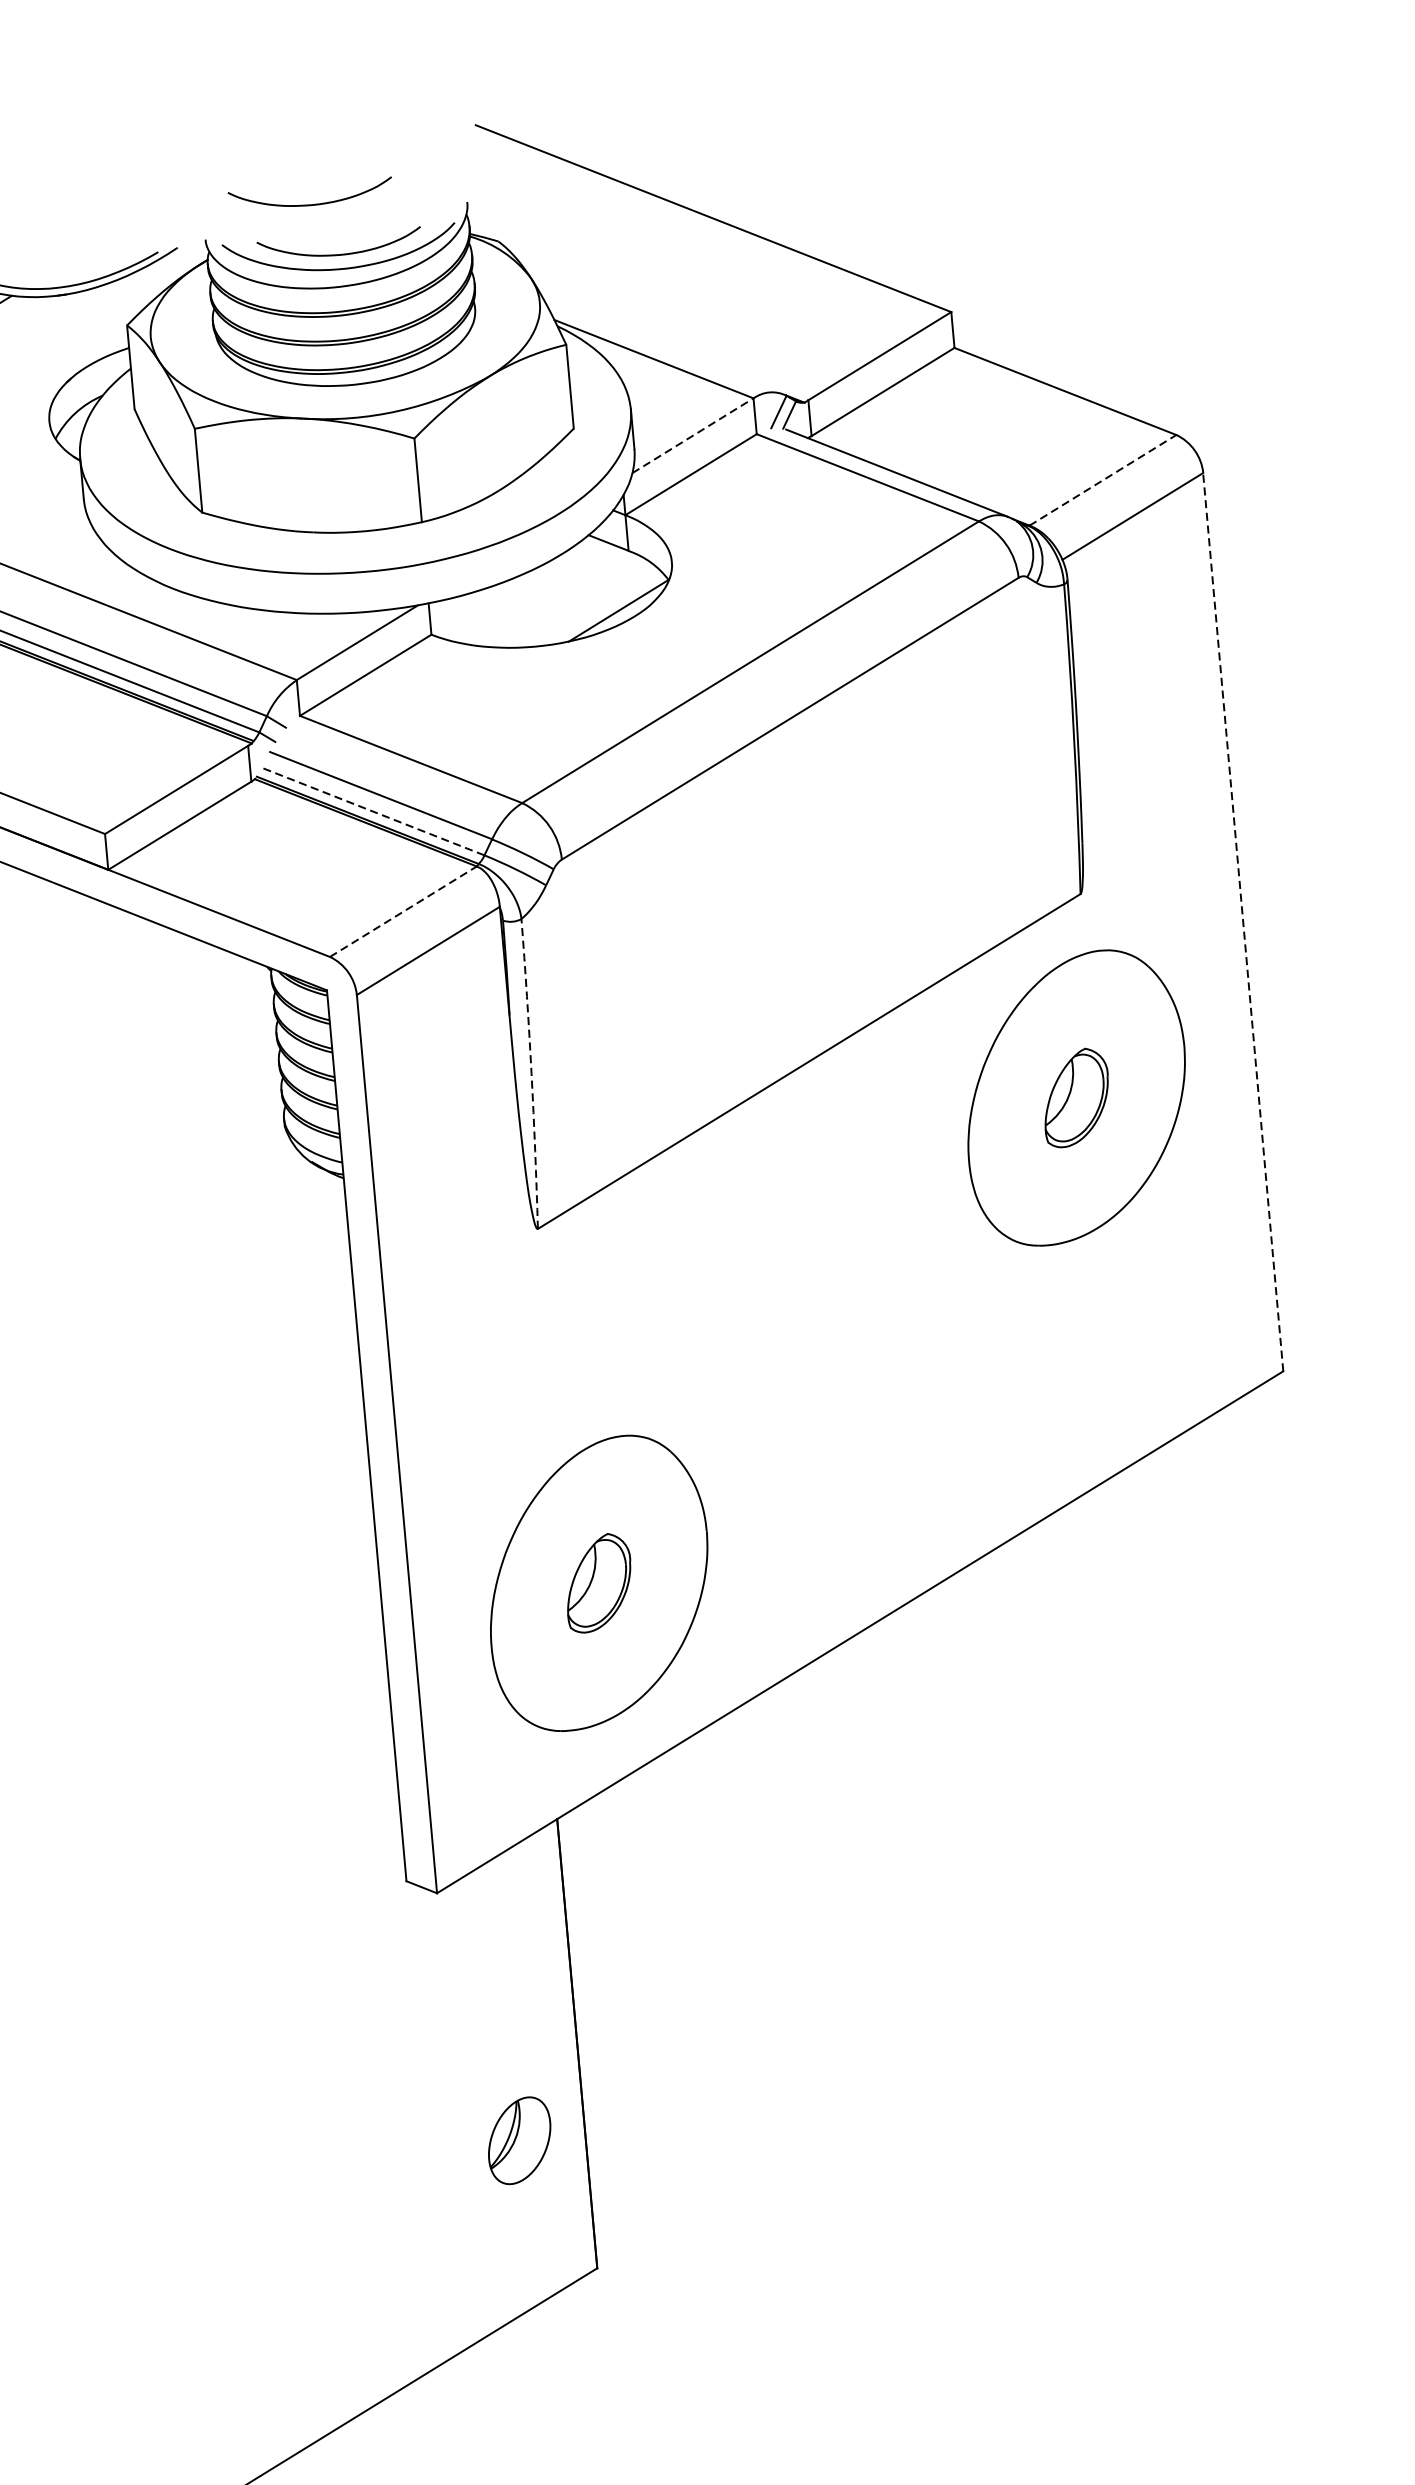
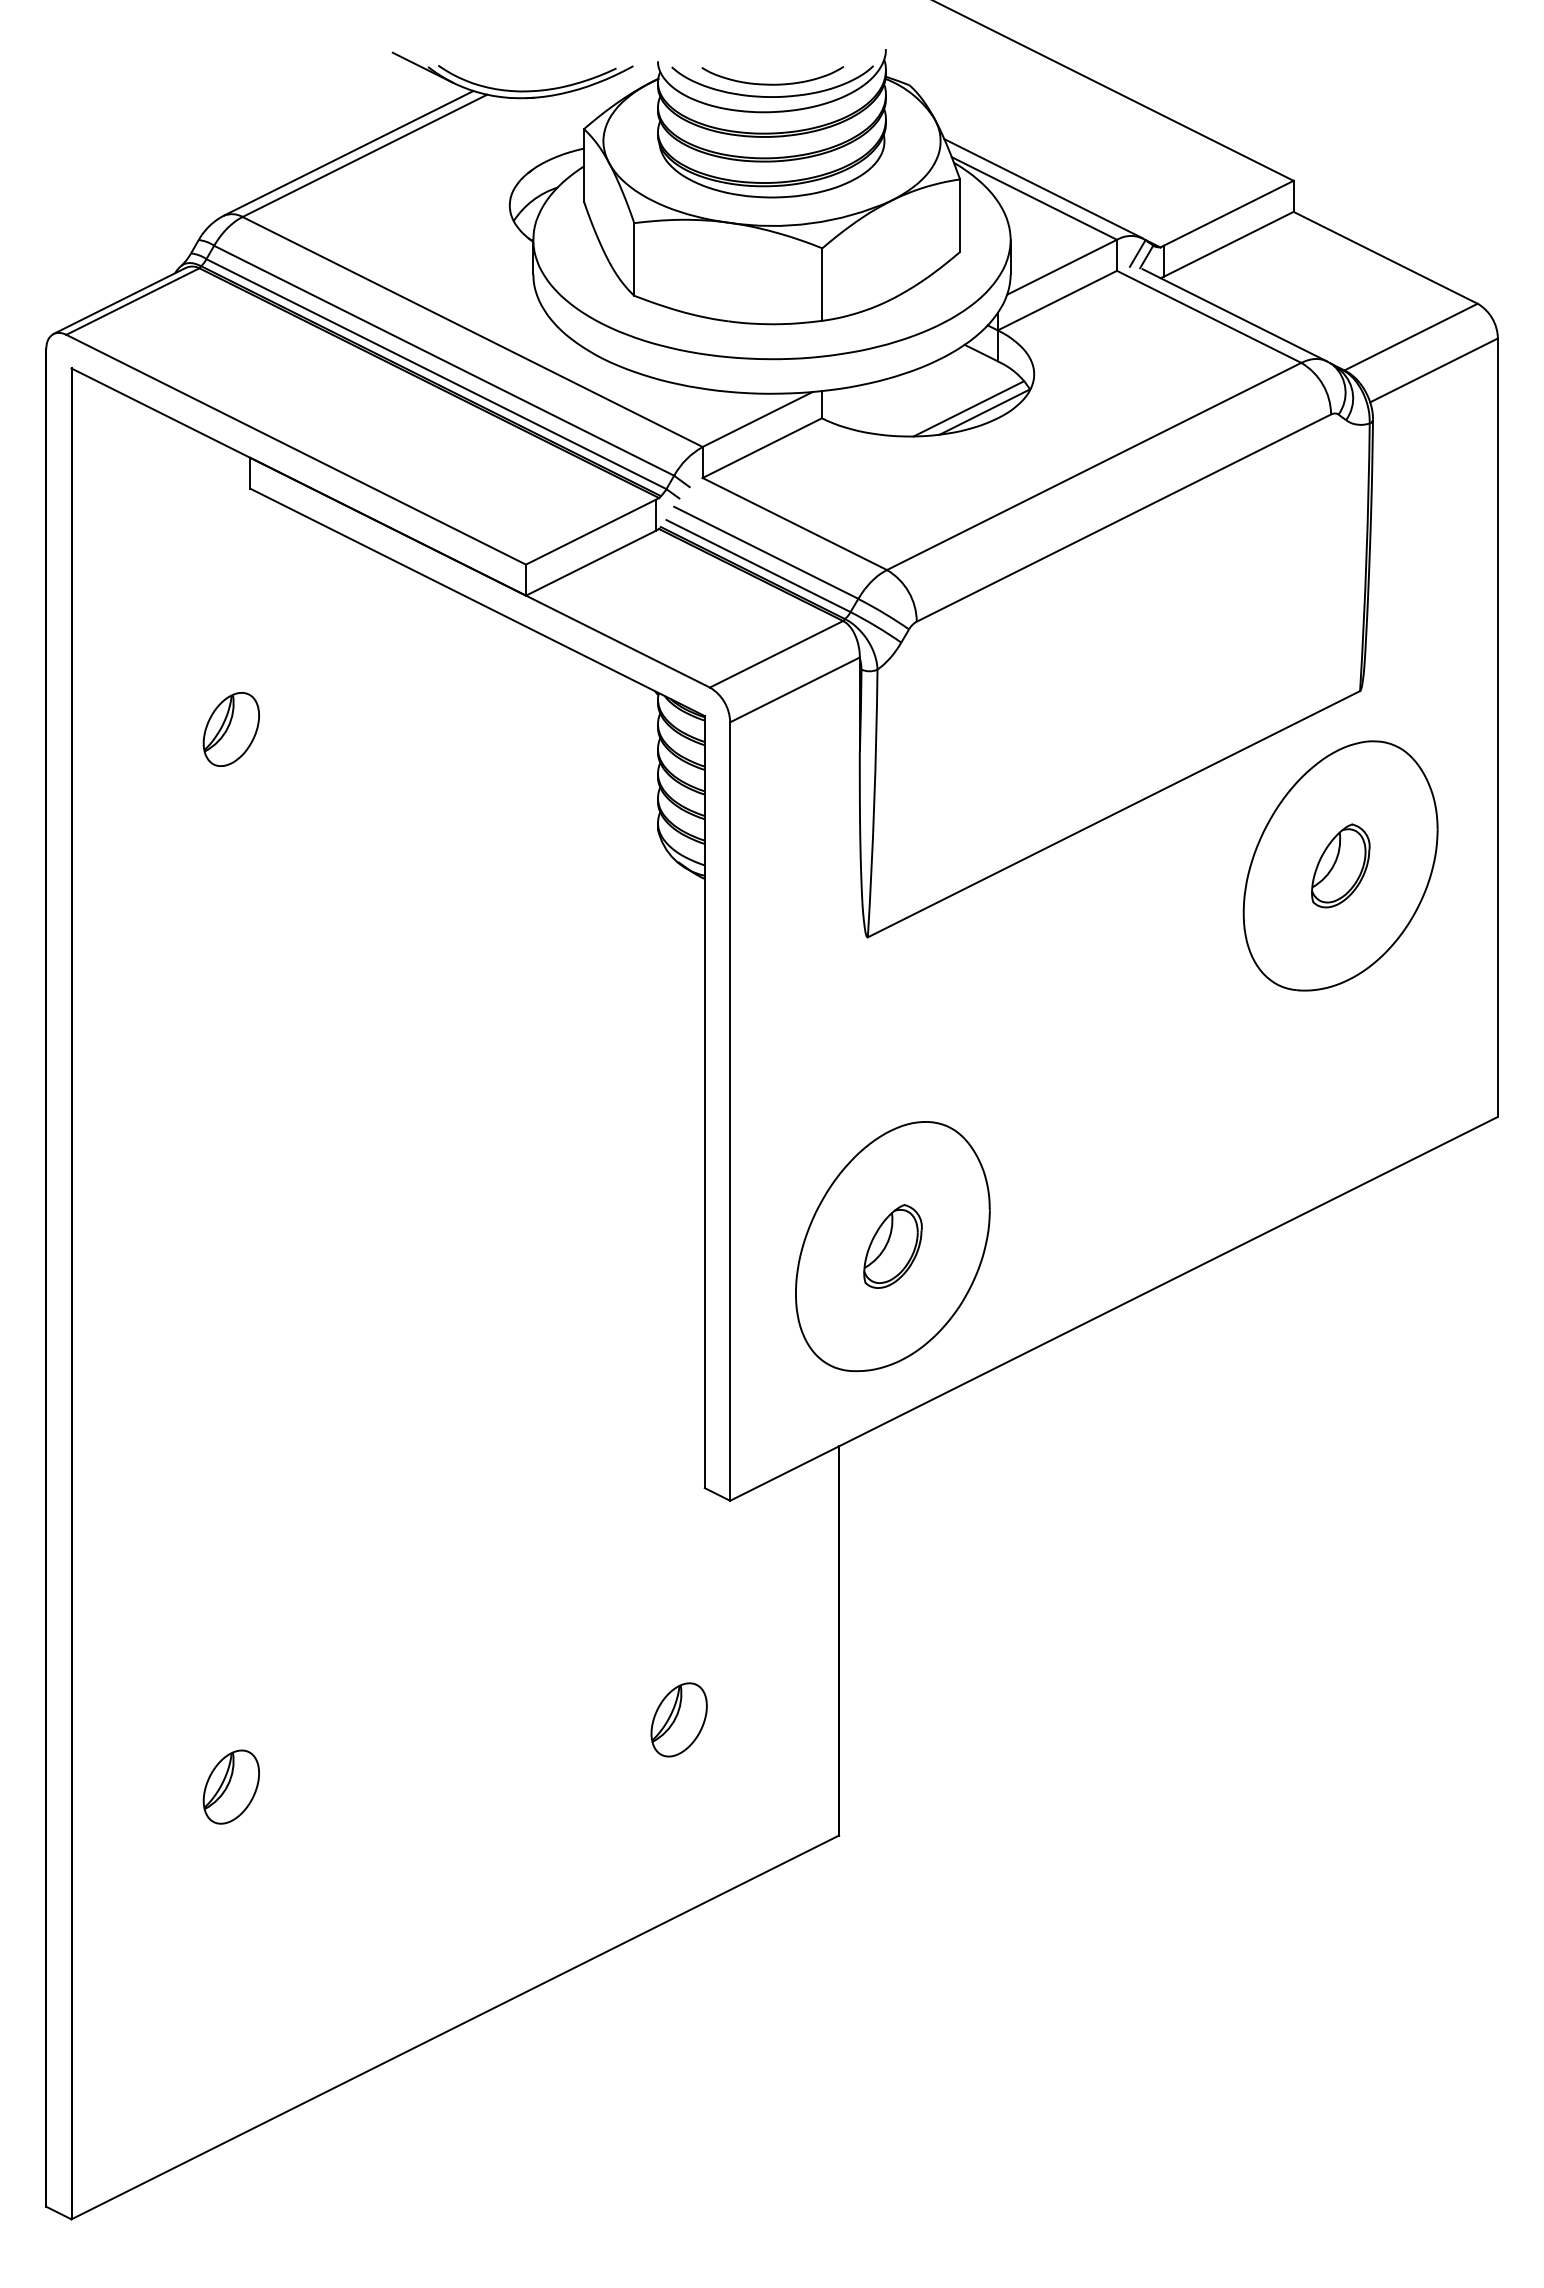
curve: (311, 203) -> (751, 38), removed
line: (663, 346) -> (1043, 188), added
line: (693, 435) -> (1062, 267), dashed -> solid
line: (1103, 479) -> (1411, 336), dashed -> solid
line: (599, 608) -> (968, 408), added
line: (373, 812) -> (758, 566), dashed -> solid
line: (403, 911) -> (776, 654), dashed -> solid
line: (1242, 921) -> (1497, 727), dashed -> solid
arc: (531, 1073) -> (874, 803), dashed -> solid
part: (518, 2140) -> (678, 1719), moved

